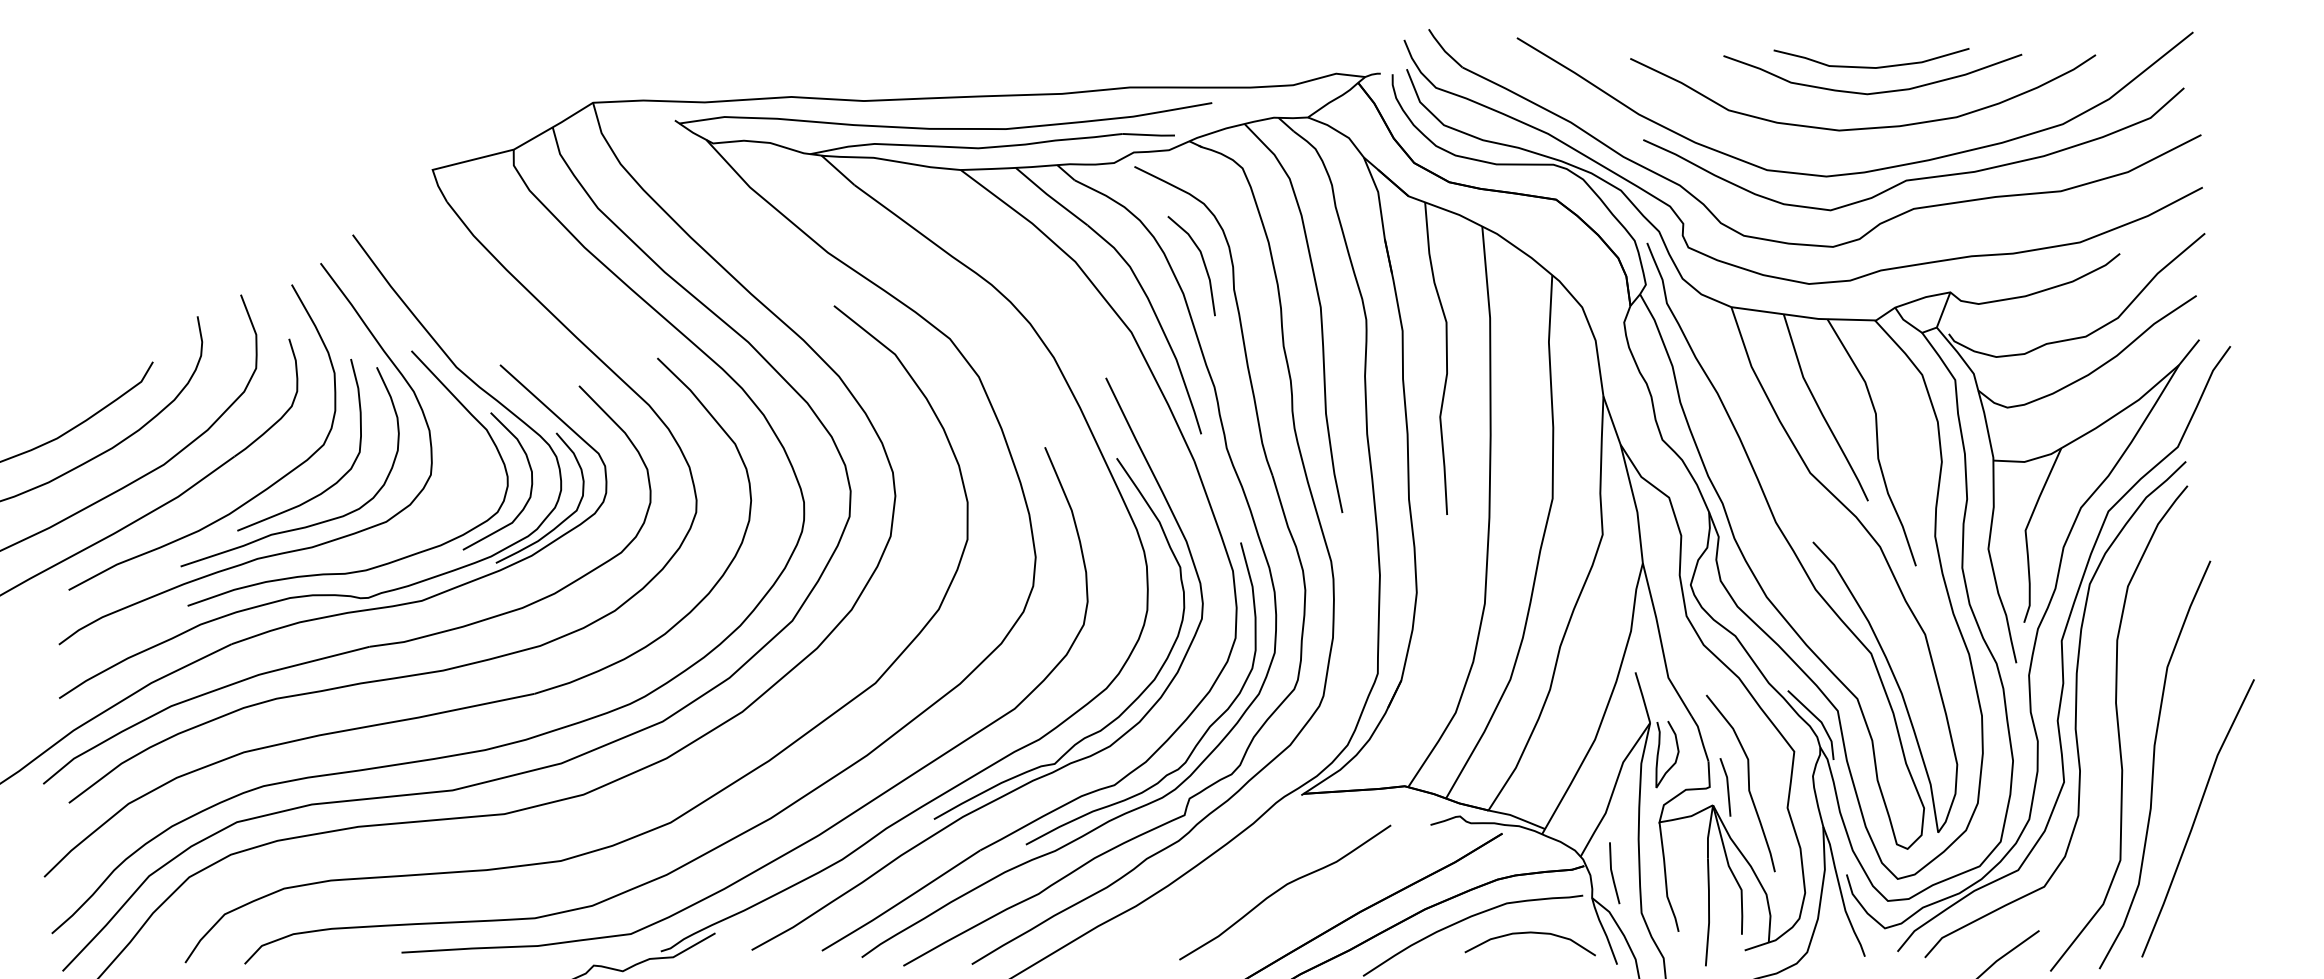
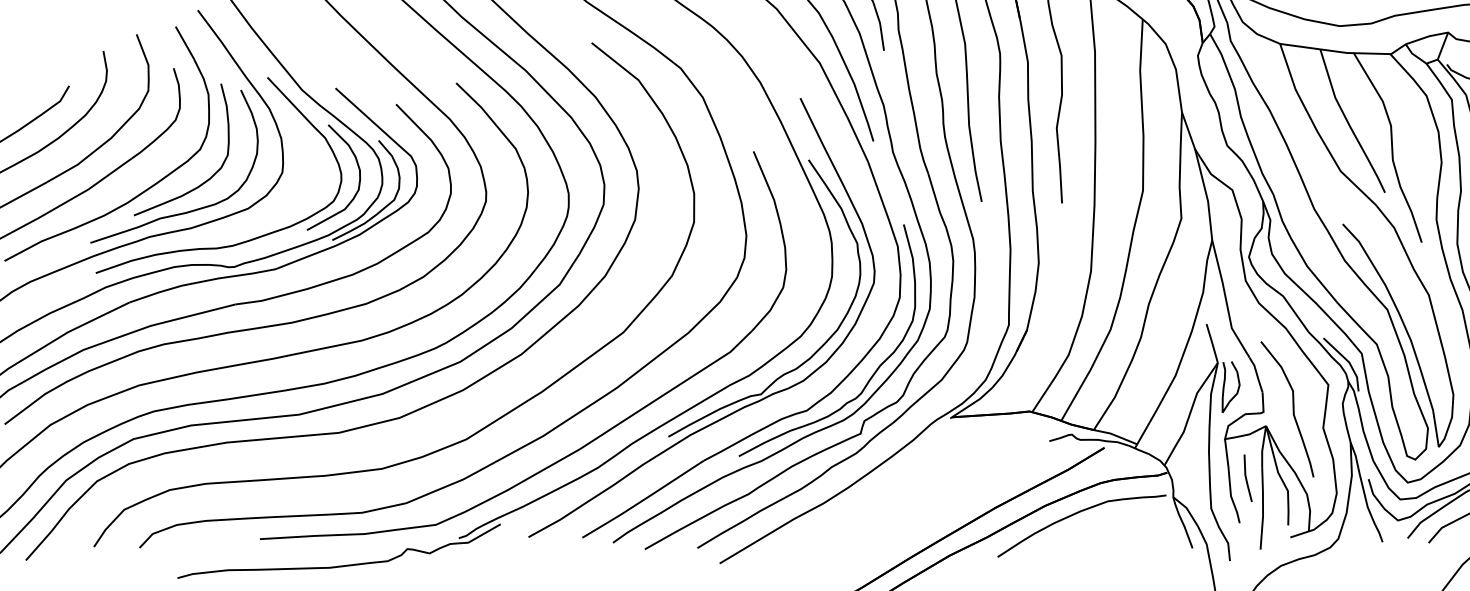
line: (1727, 787) -> (1277, 412), removed
line: (1613, 874) -> (1247, 479), moved
curve: (1282, 888) -> (935, 489), removed
curve: (1529, 933) -> (1125, 524), removed

